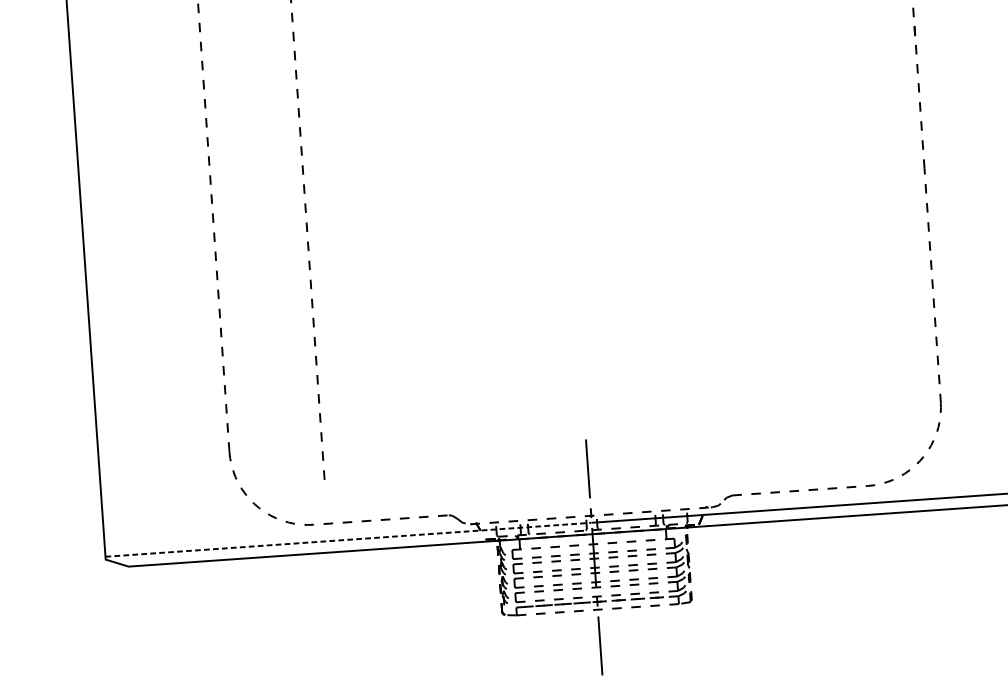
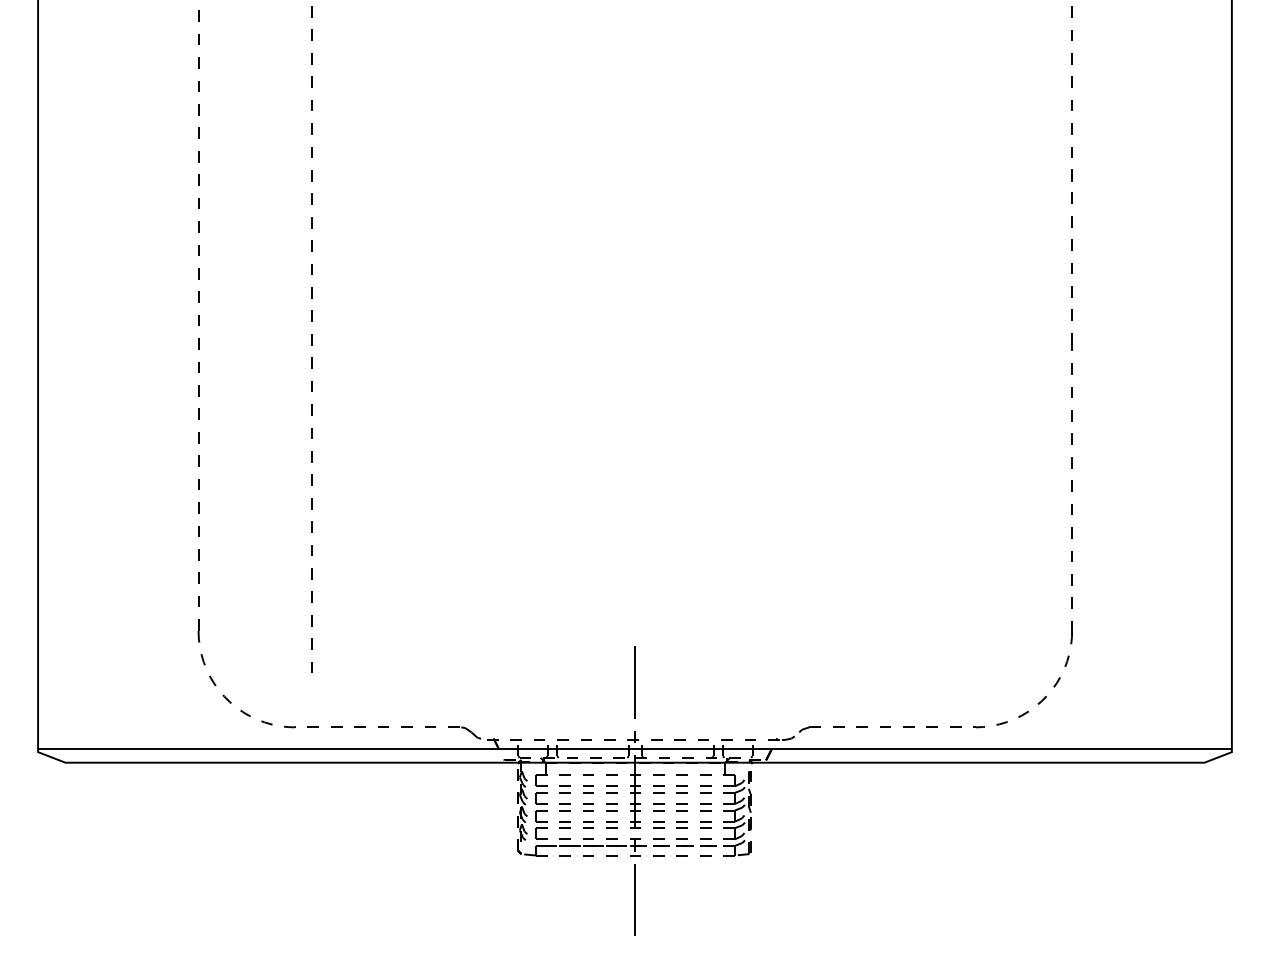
line: (348, 539) -> (336, 748), dashed -> solid

